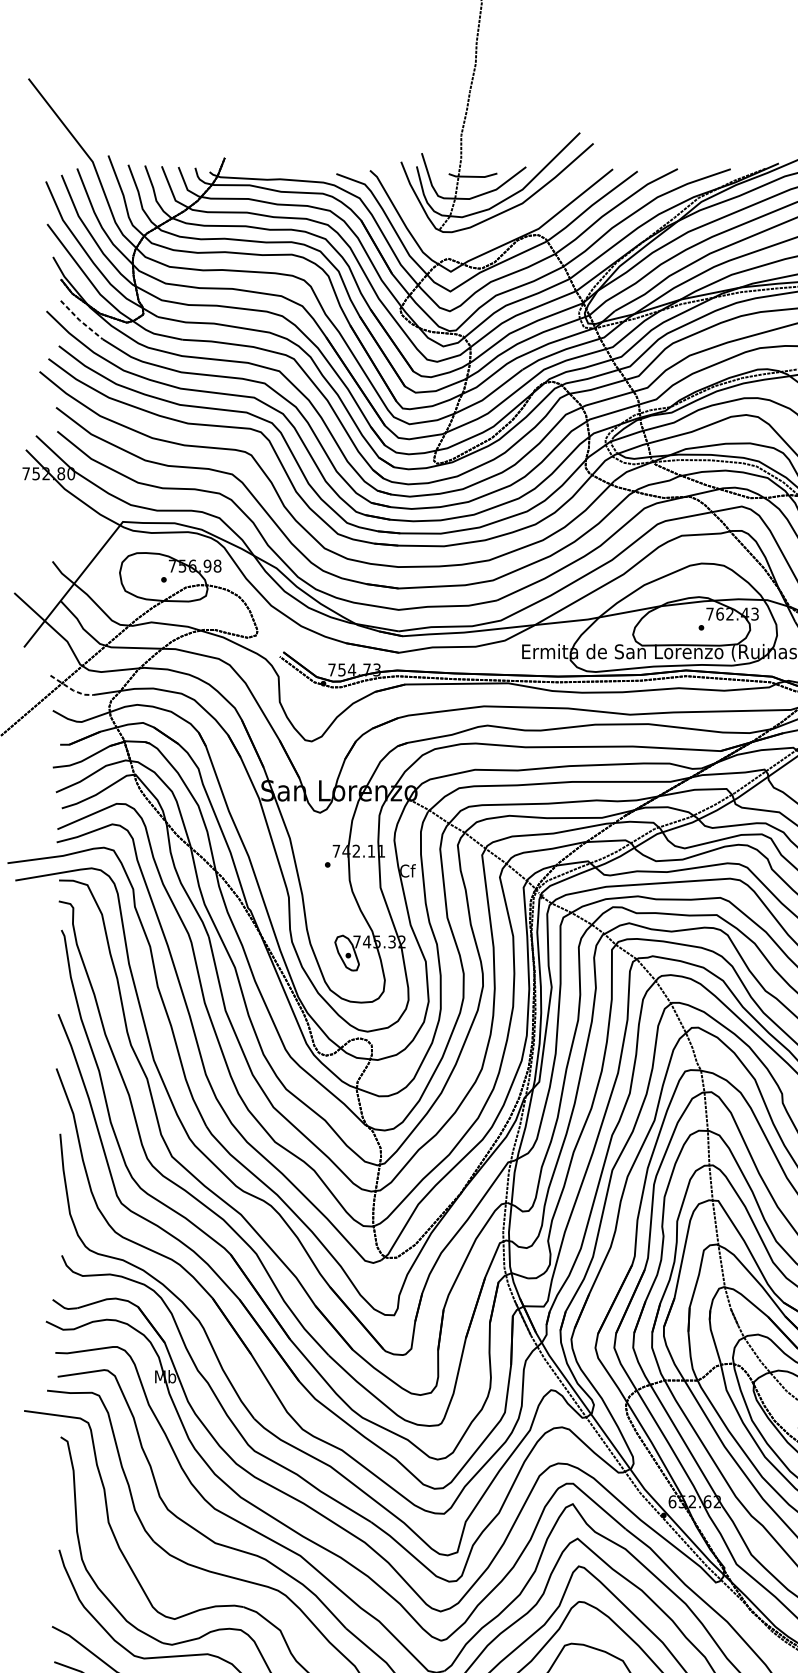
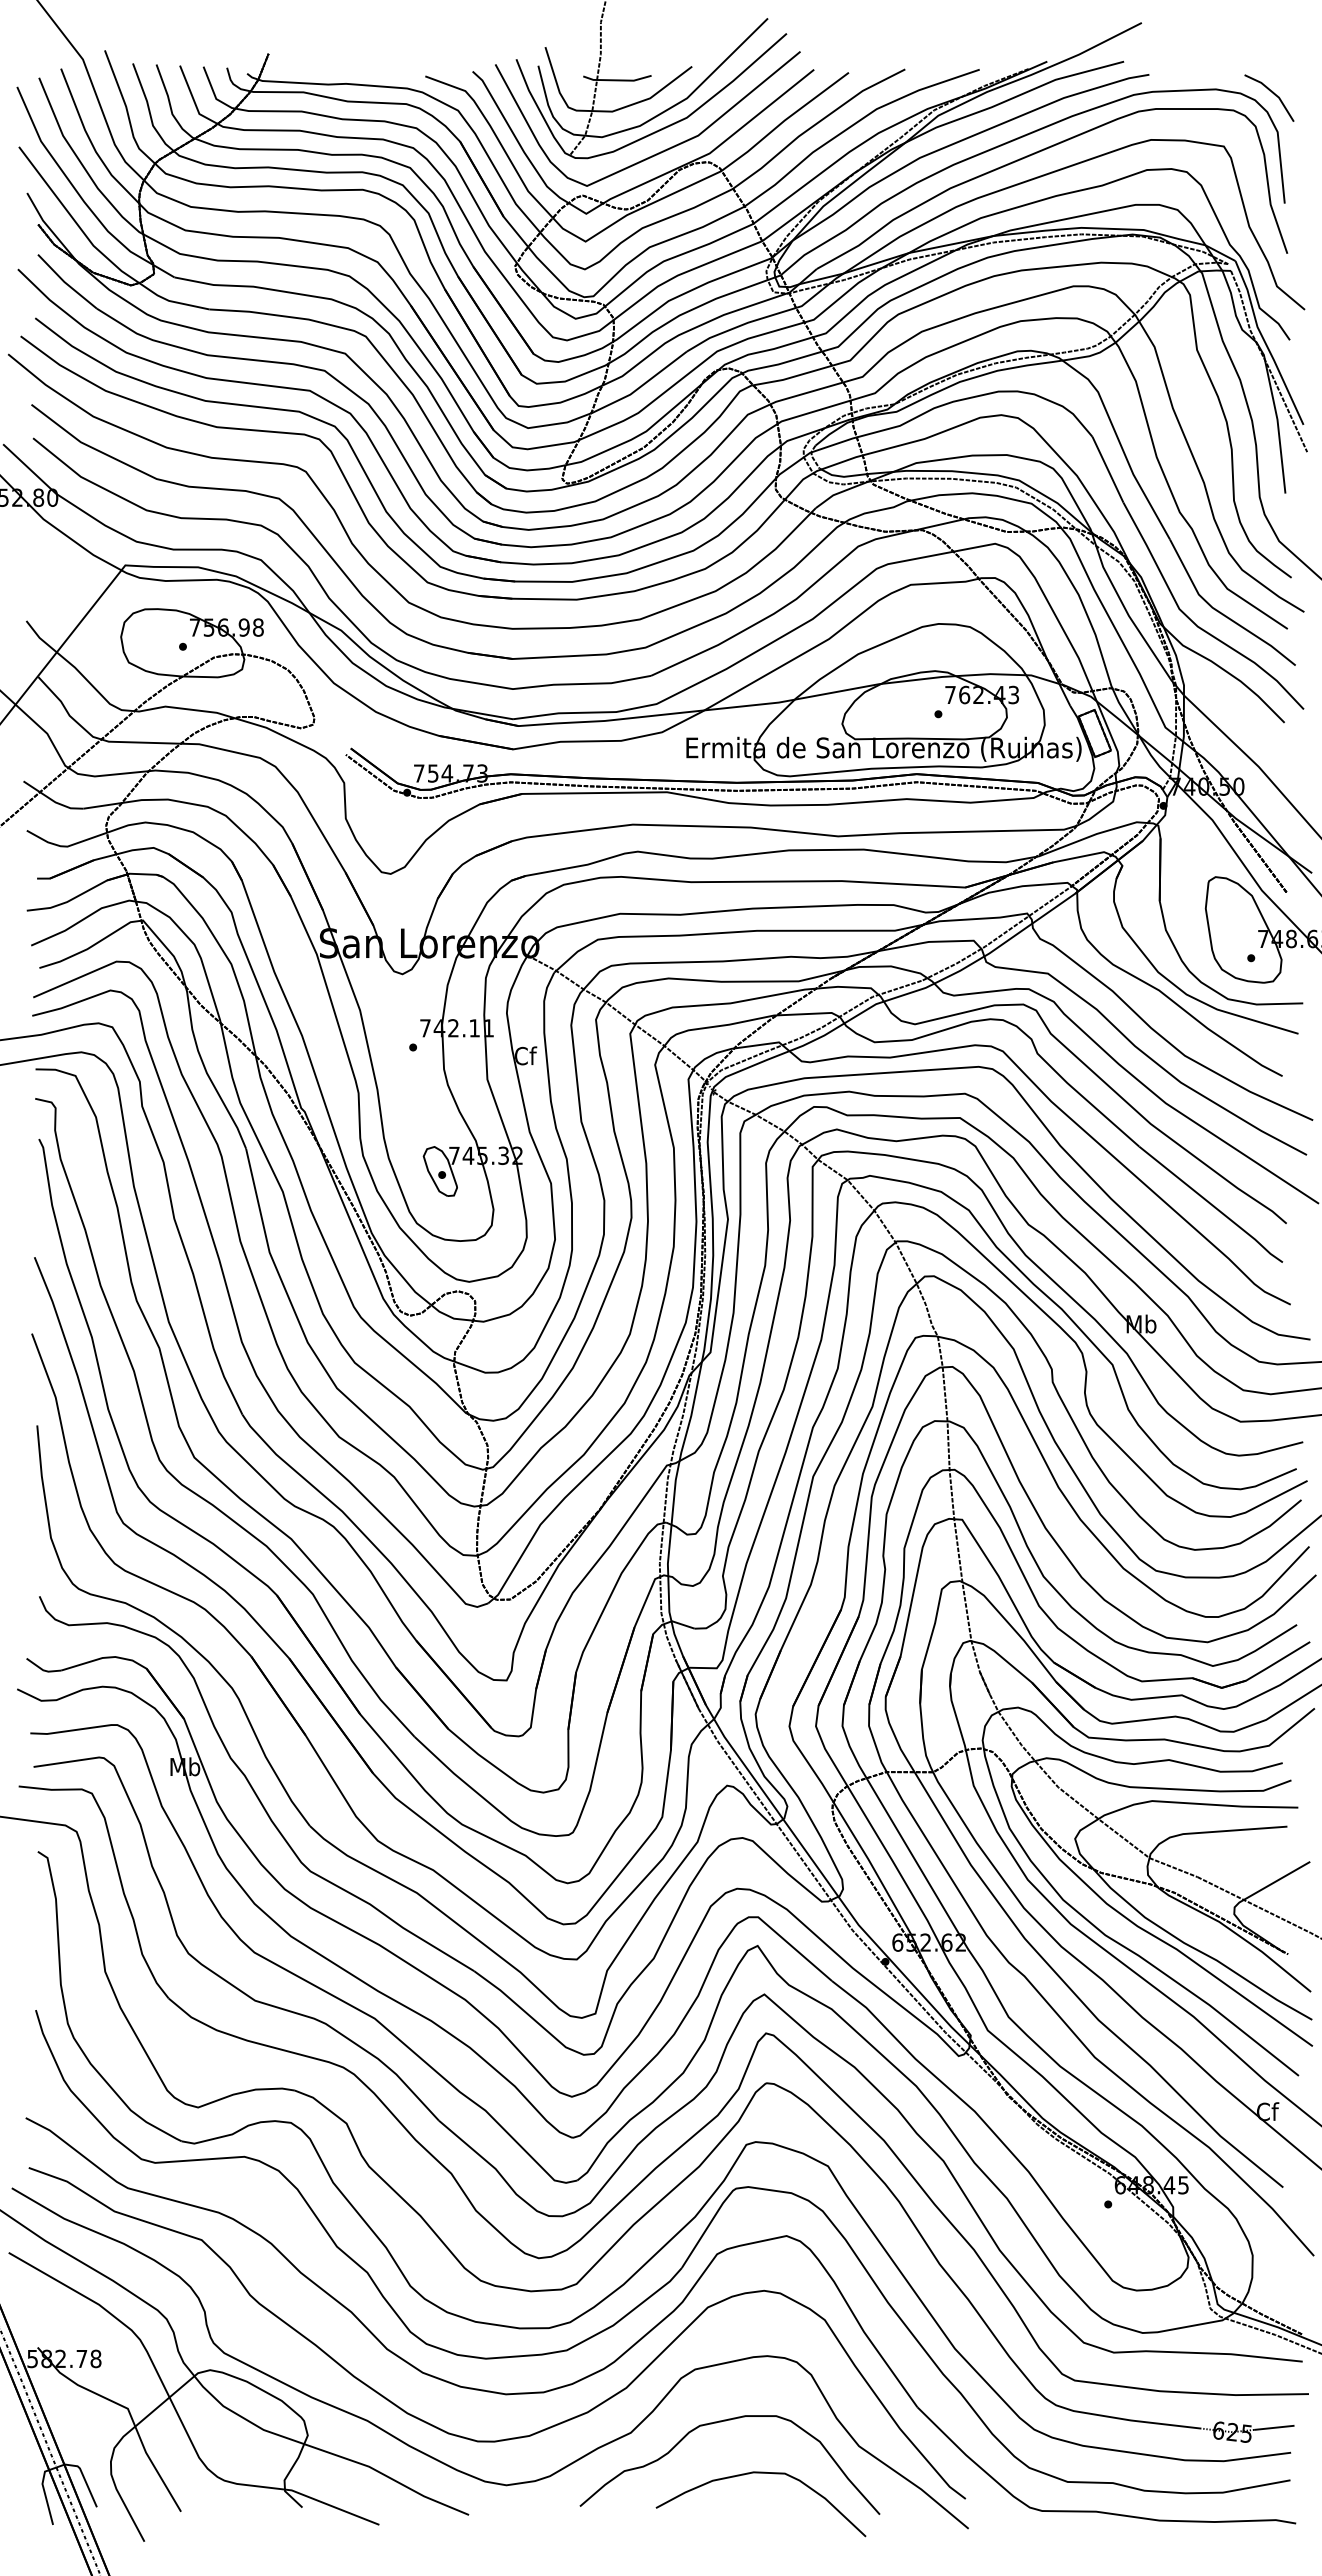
curve: (505, 226) -> (662, 150), added
line: (80, 321) -> (65, 283), dashed -> solid
line: (71, 689) -> (53, 800), dashed -> solid

